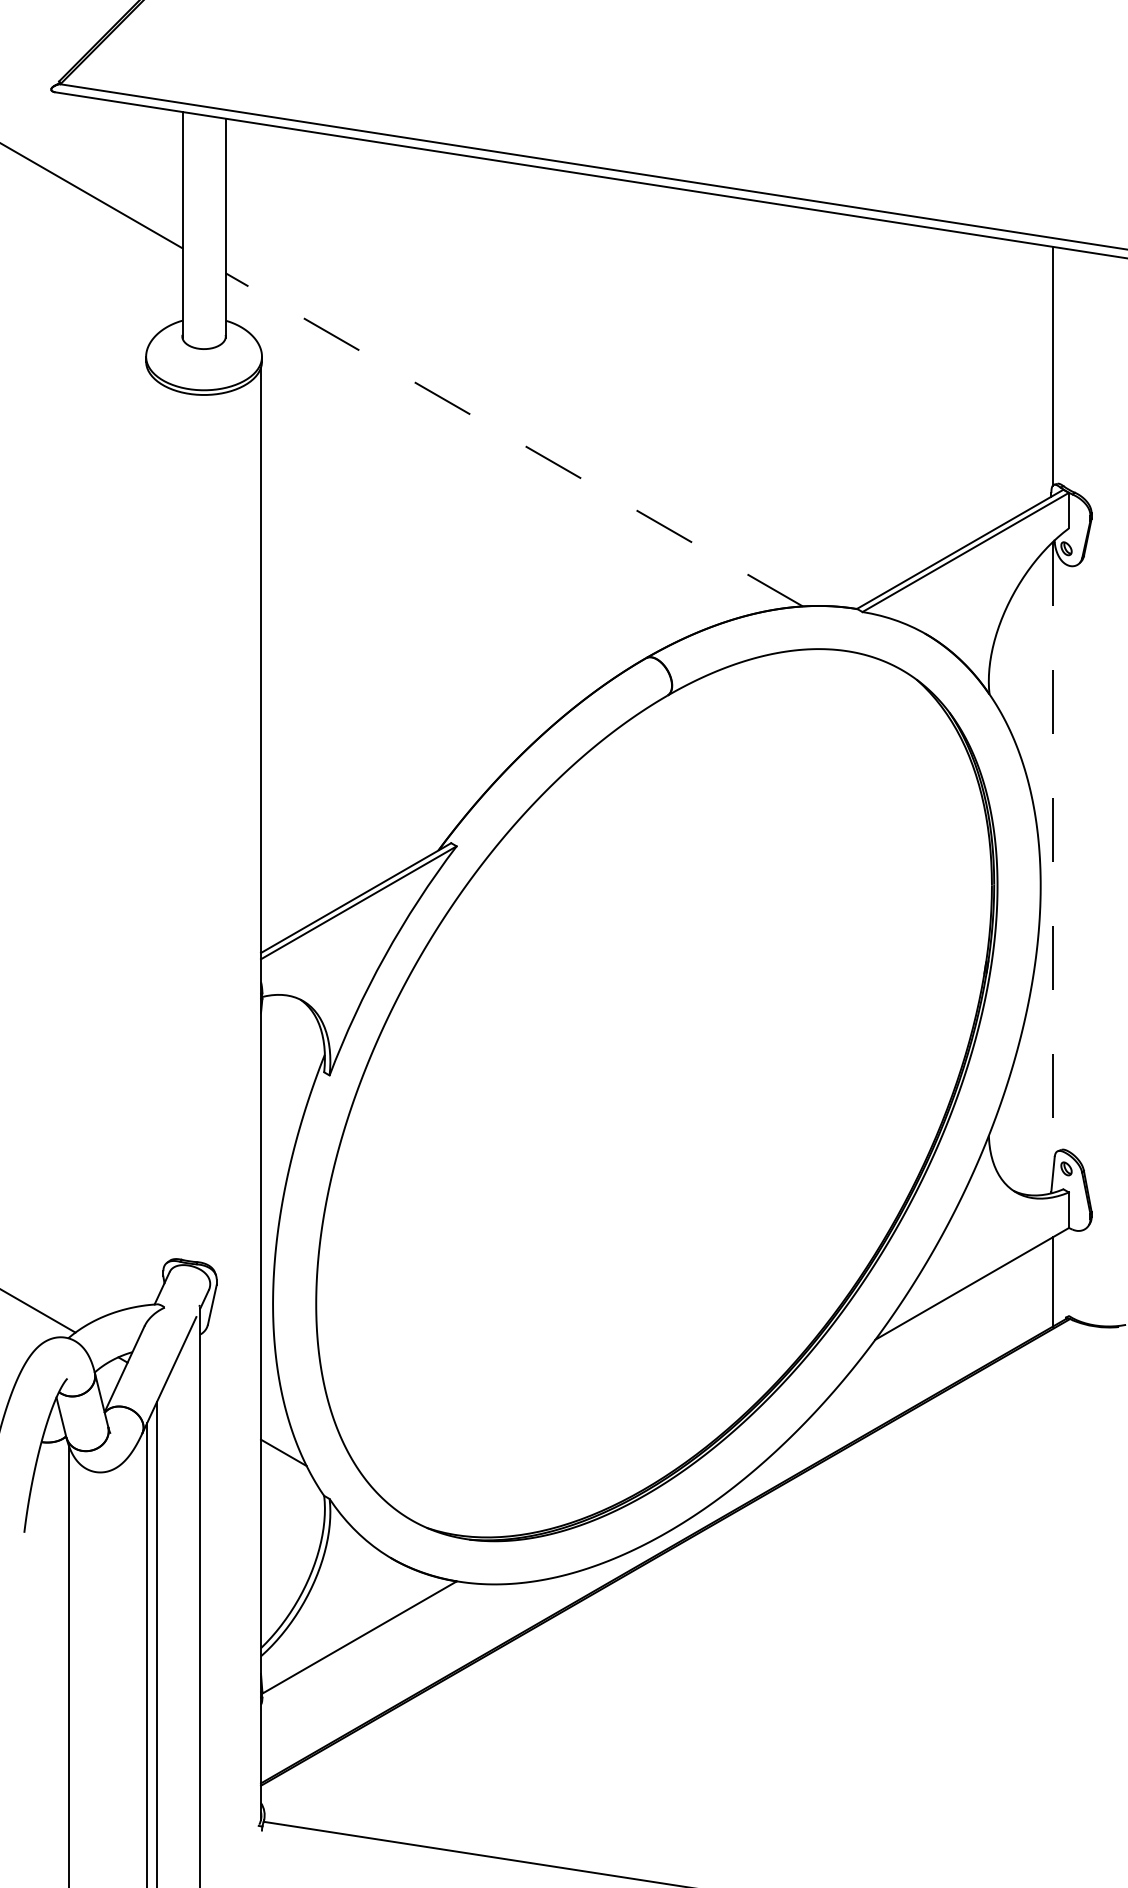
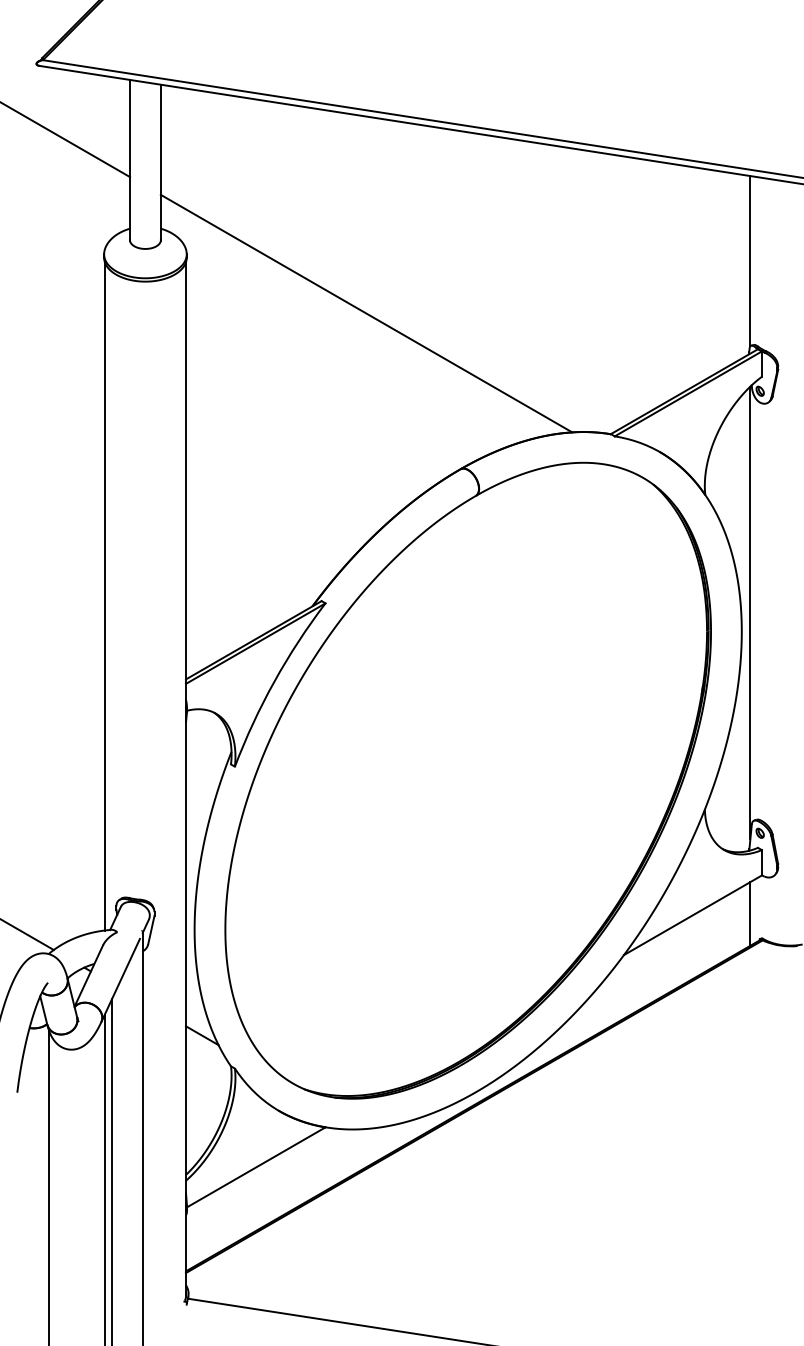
line: (514, 439) -> (366, 313), dashed -> solid
line: (146, 836) -> (104, 596), added
line: (1052, 860) -> (750, 613), dashed -> solid

